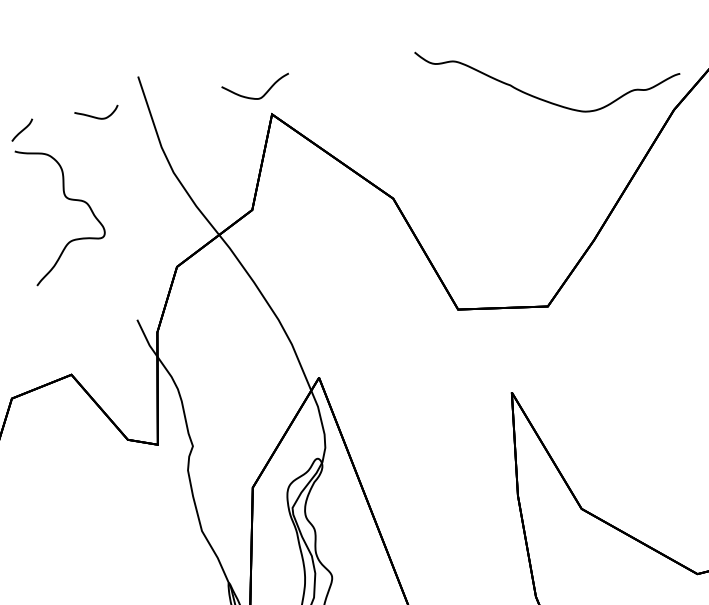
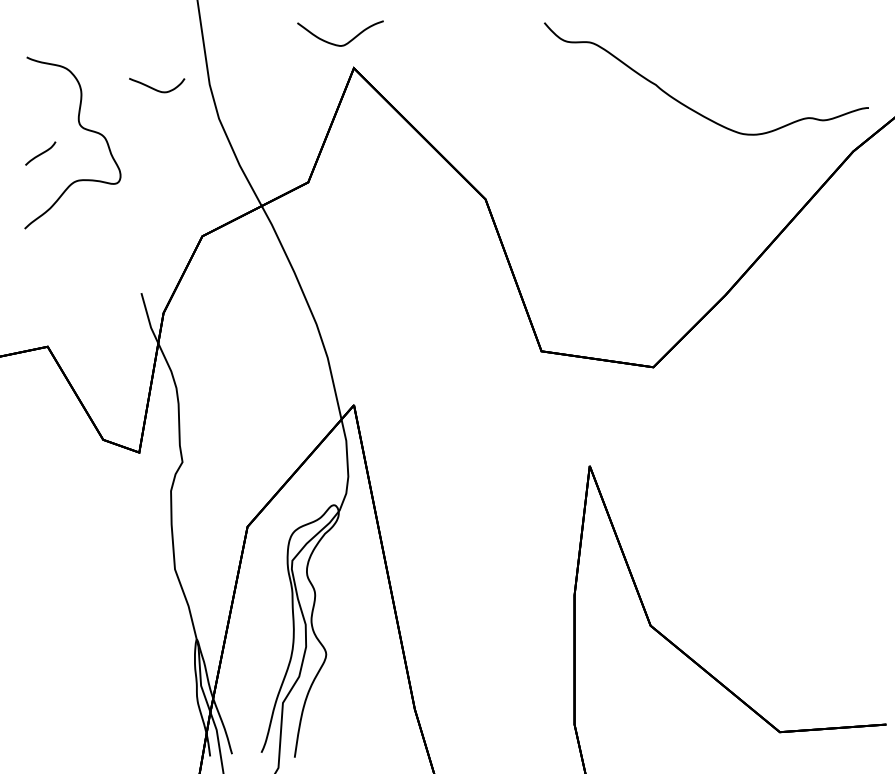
curve: (96, 116) -> (155, 88), moved
curve: (22, 130) -> (40, 153), moved

